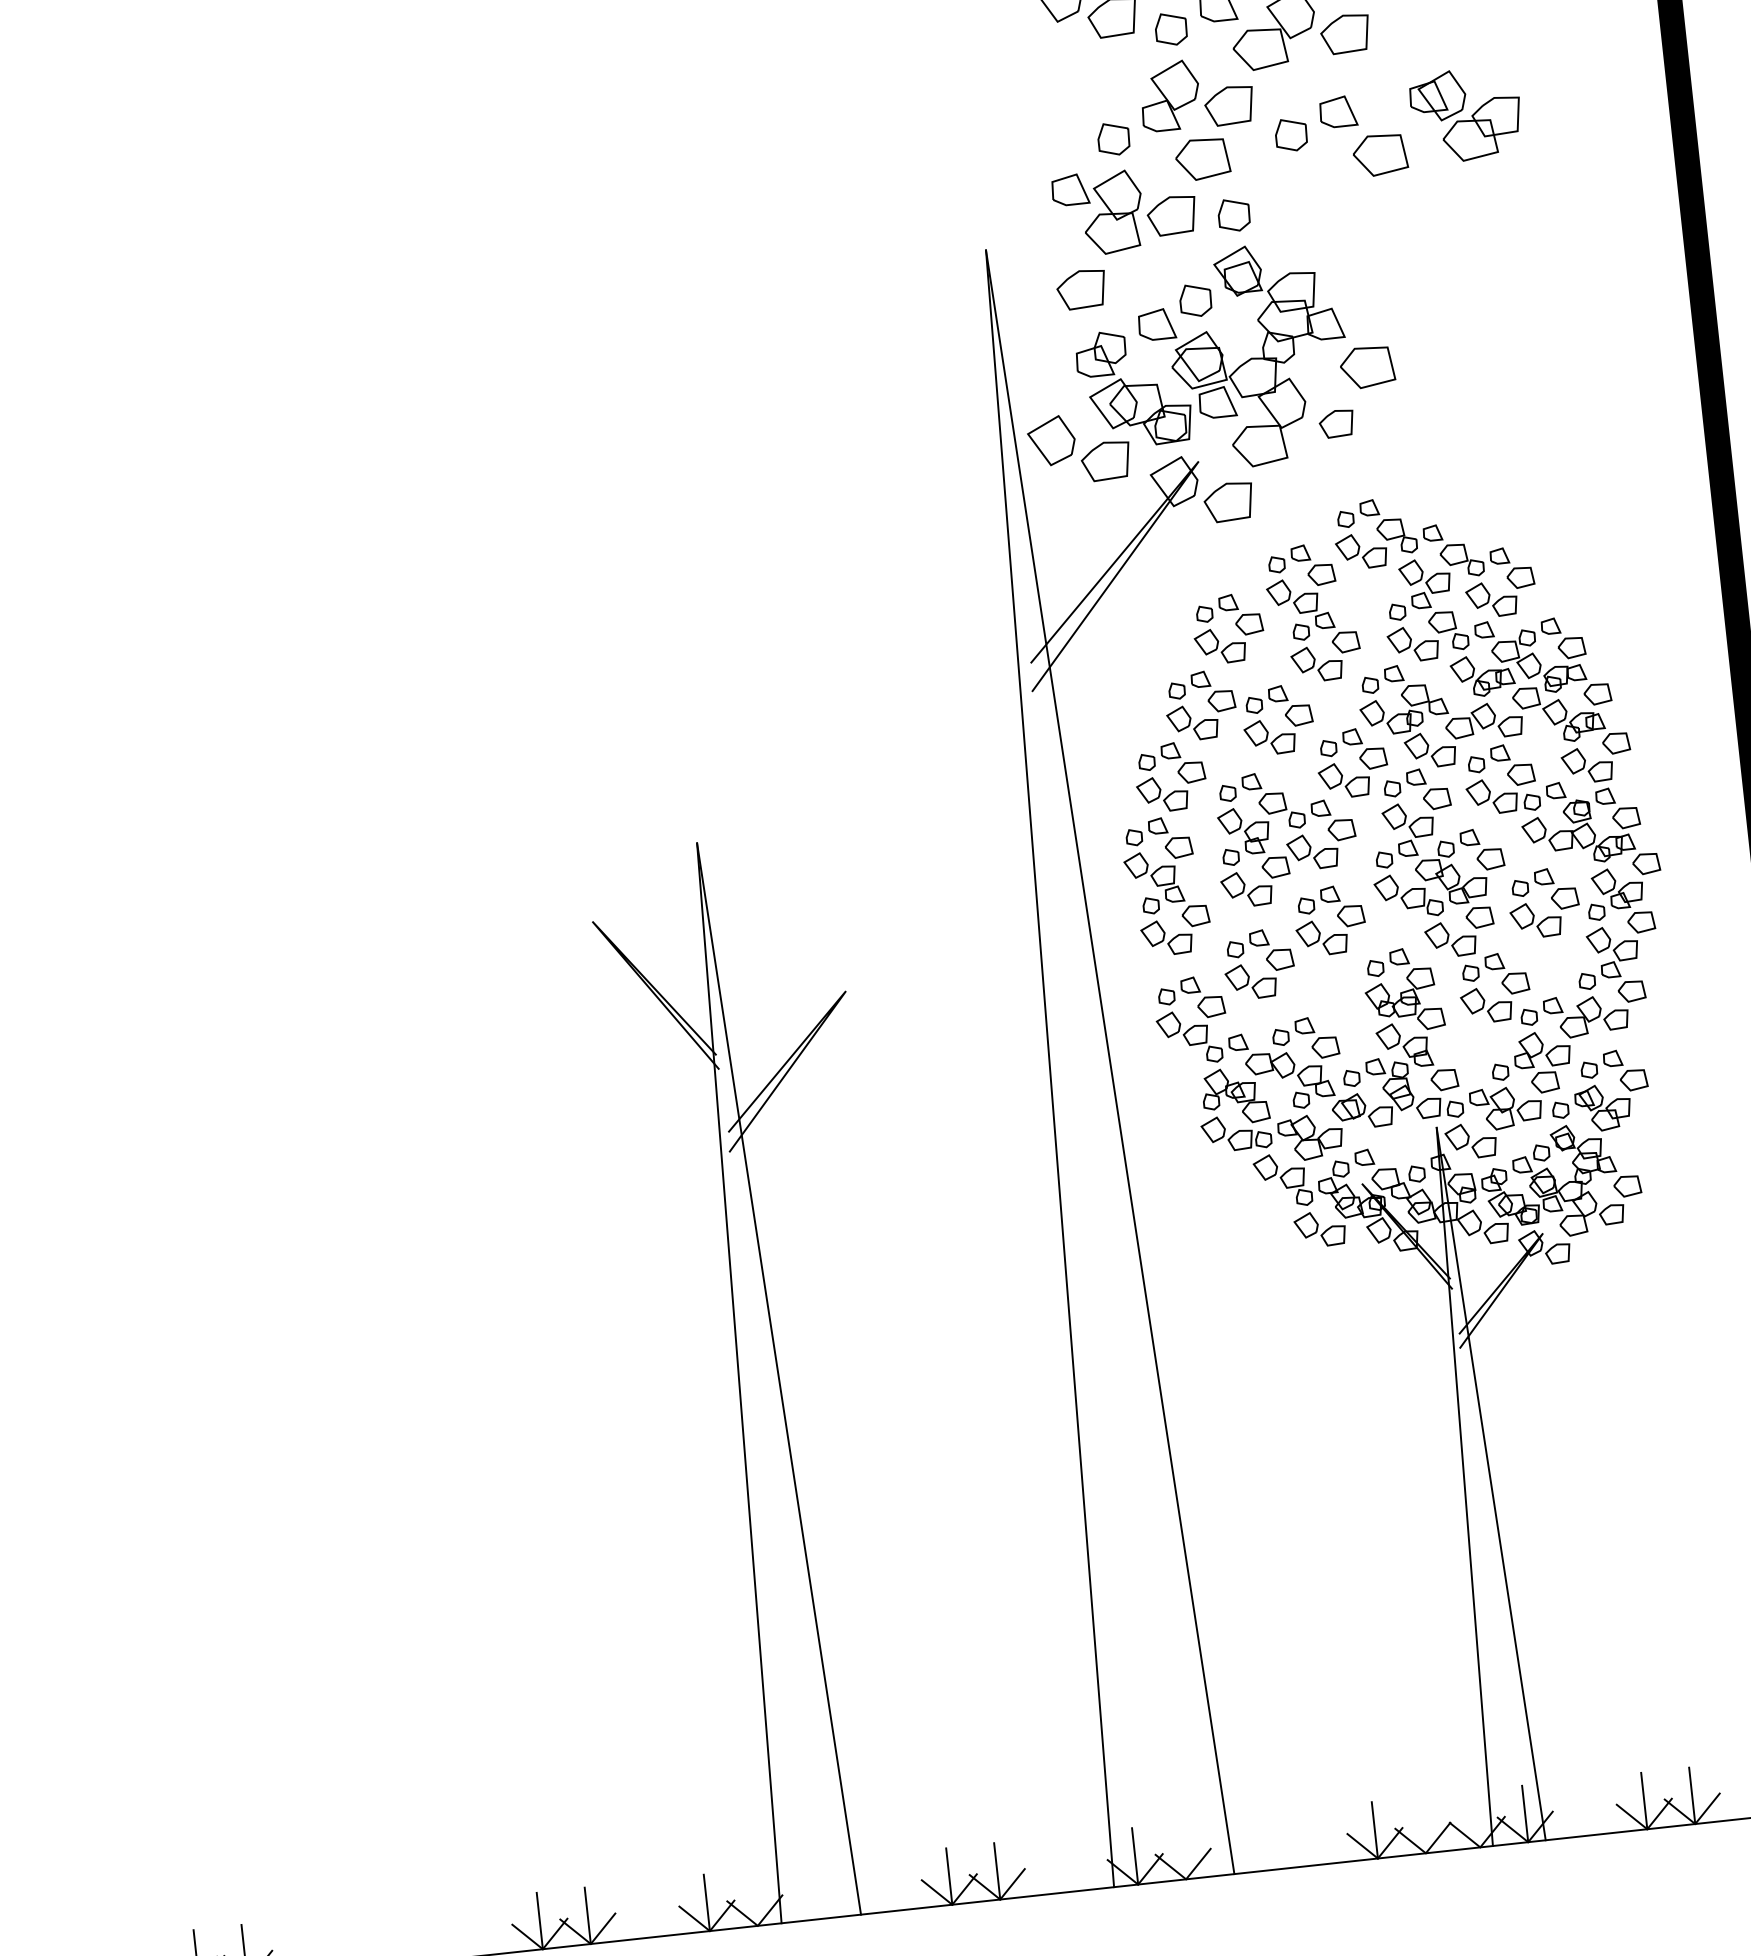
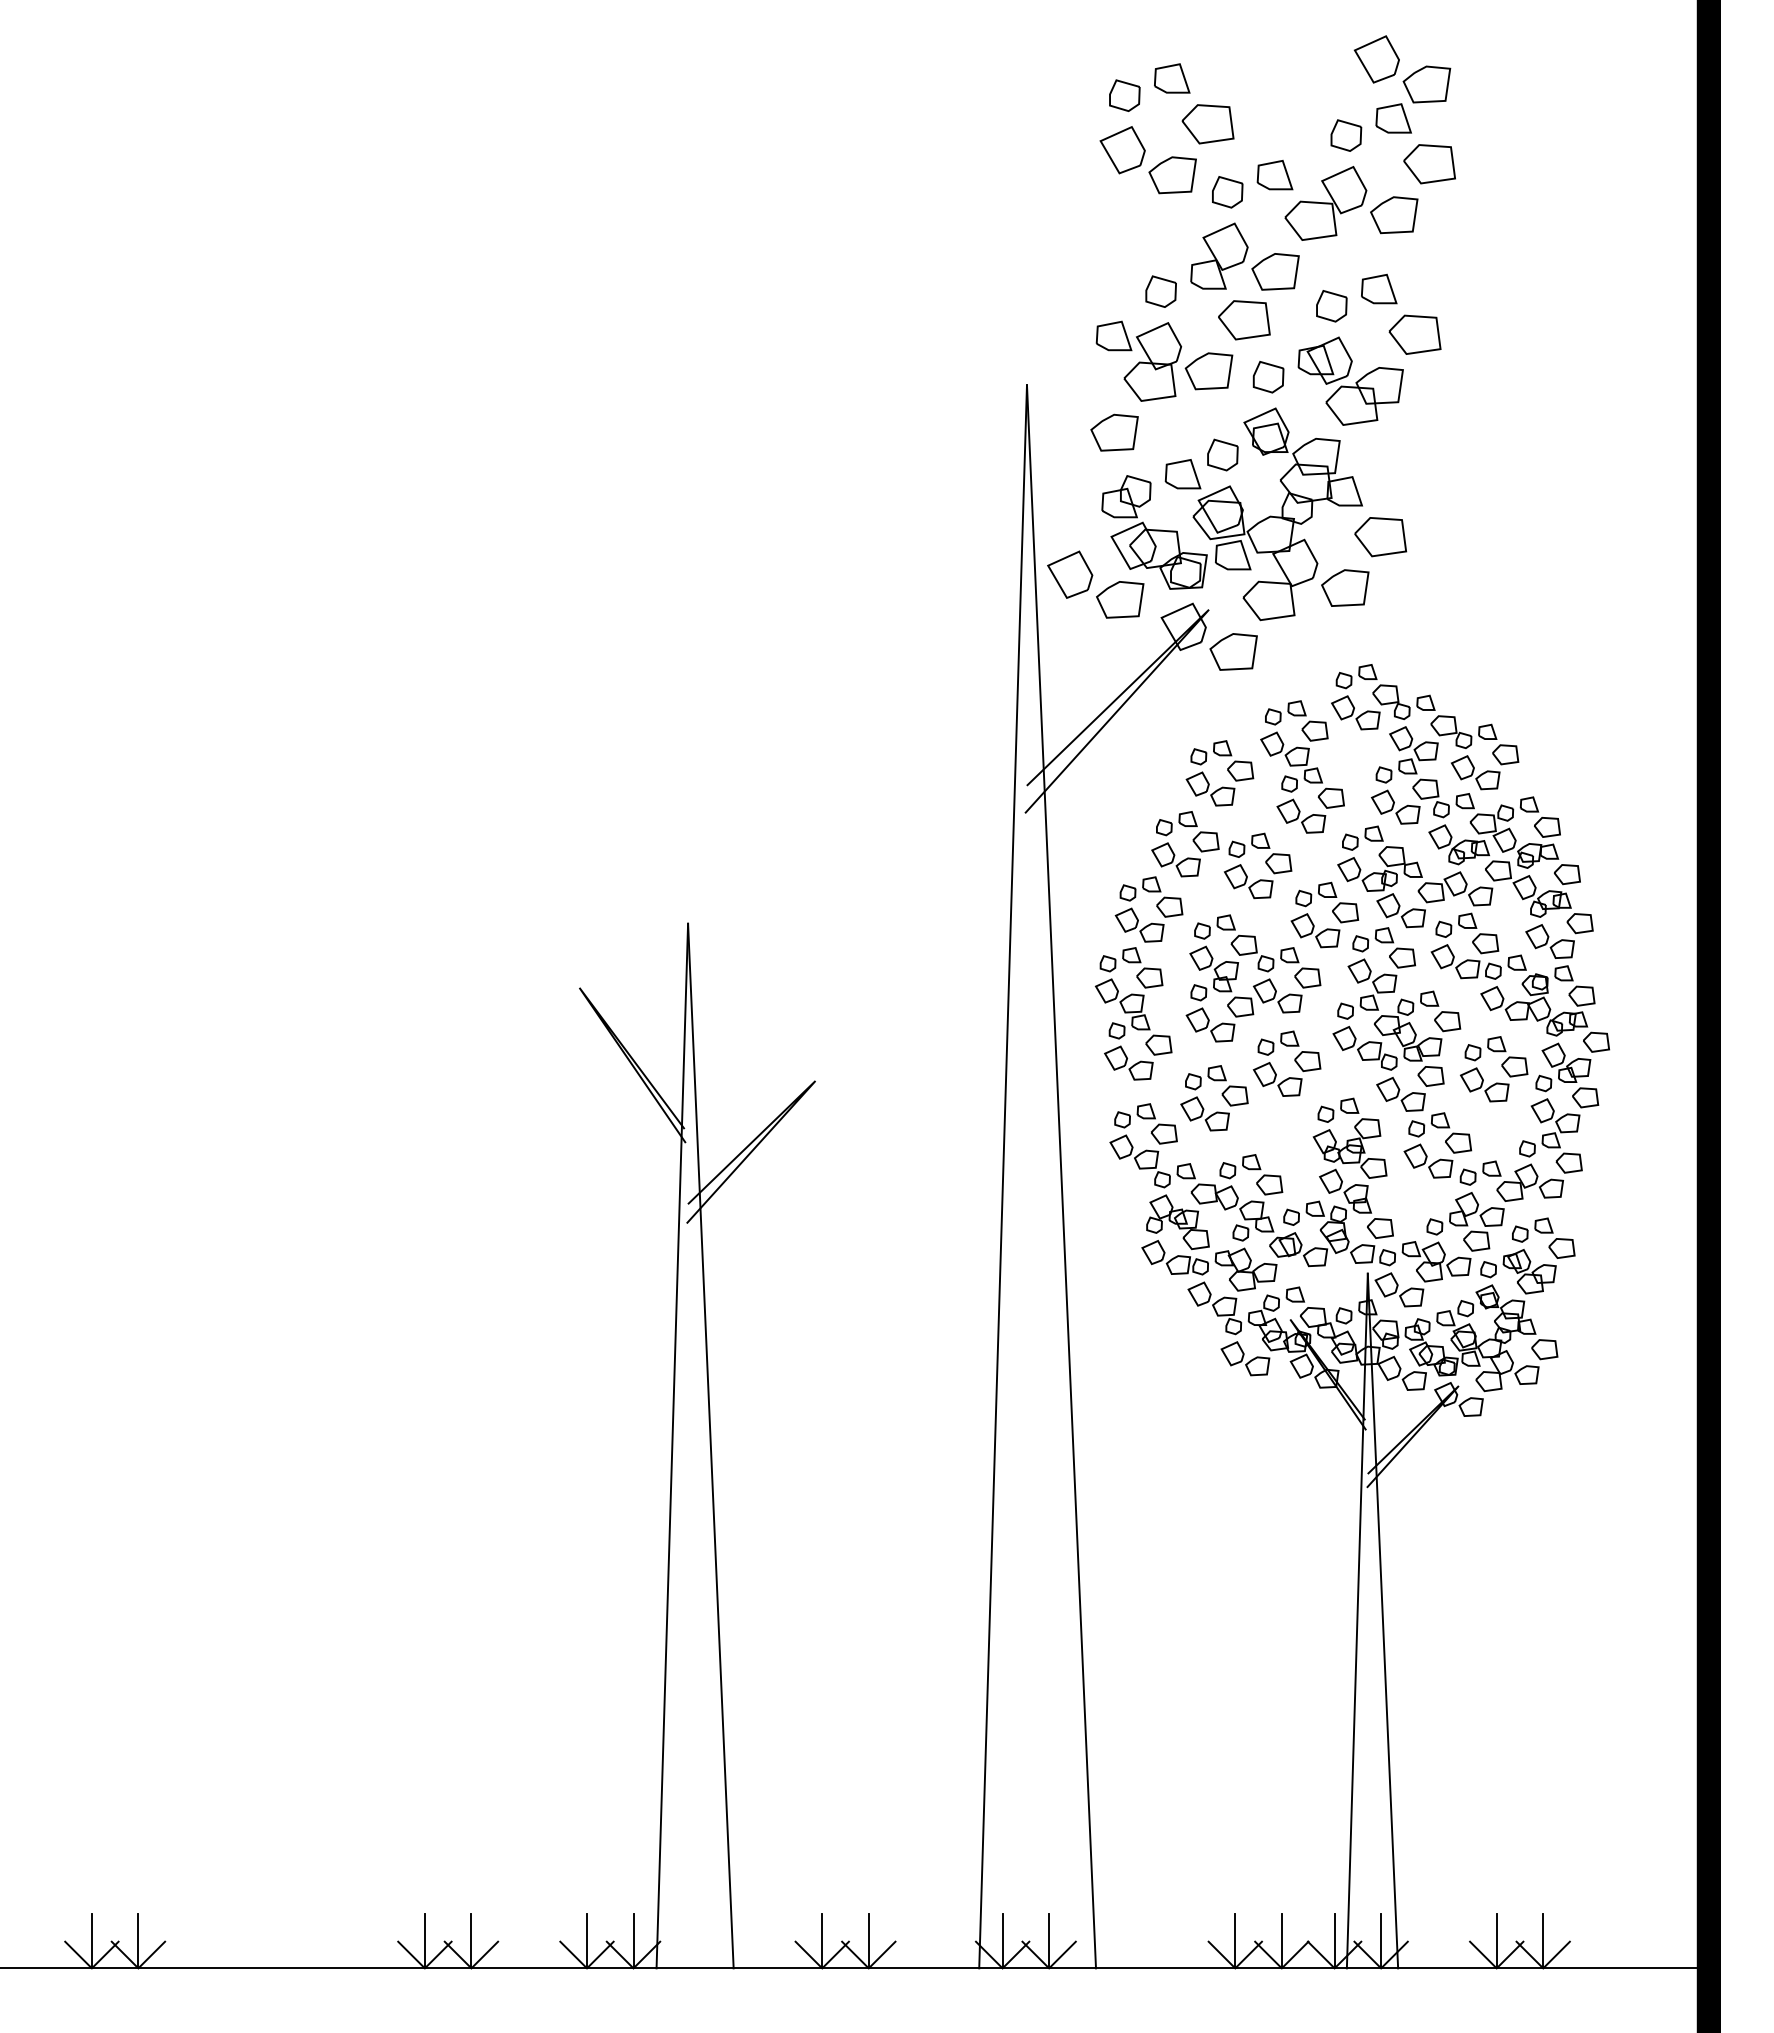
part: (1465, 114) -> (1350, 380), moved
part: (1336, 423) -> (1345, 587), size x1.43
line: (1477, 1818) -> (1334, 1940), added
line: (1422, 1824) -> (1281, 1940), added
line: (1183, 1850) -> (1049, 1940), added
line: (754, 1897) -> (633, 1940), added

